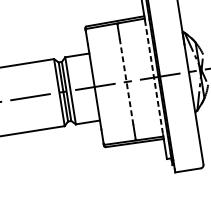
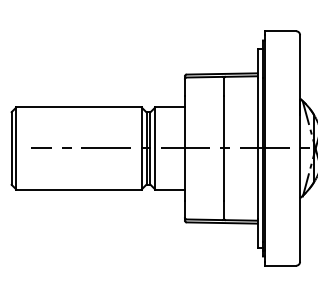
line: (154, 77) -> (257, 148), dashed -> solid
line: (126, 82) -> (223, 148), dashed -> solid

